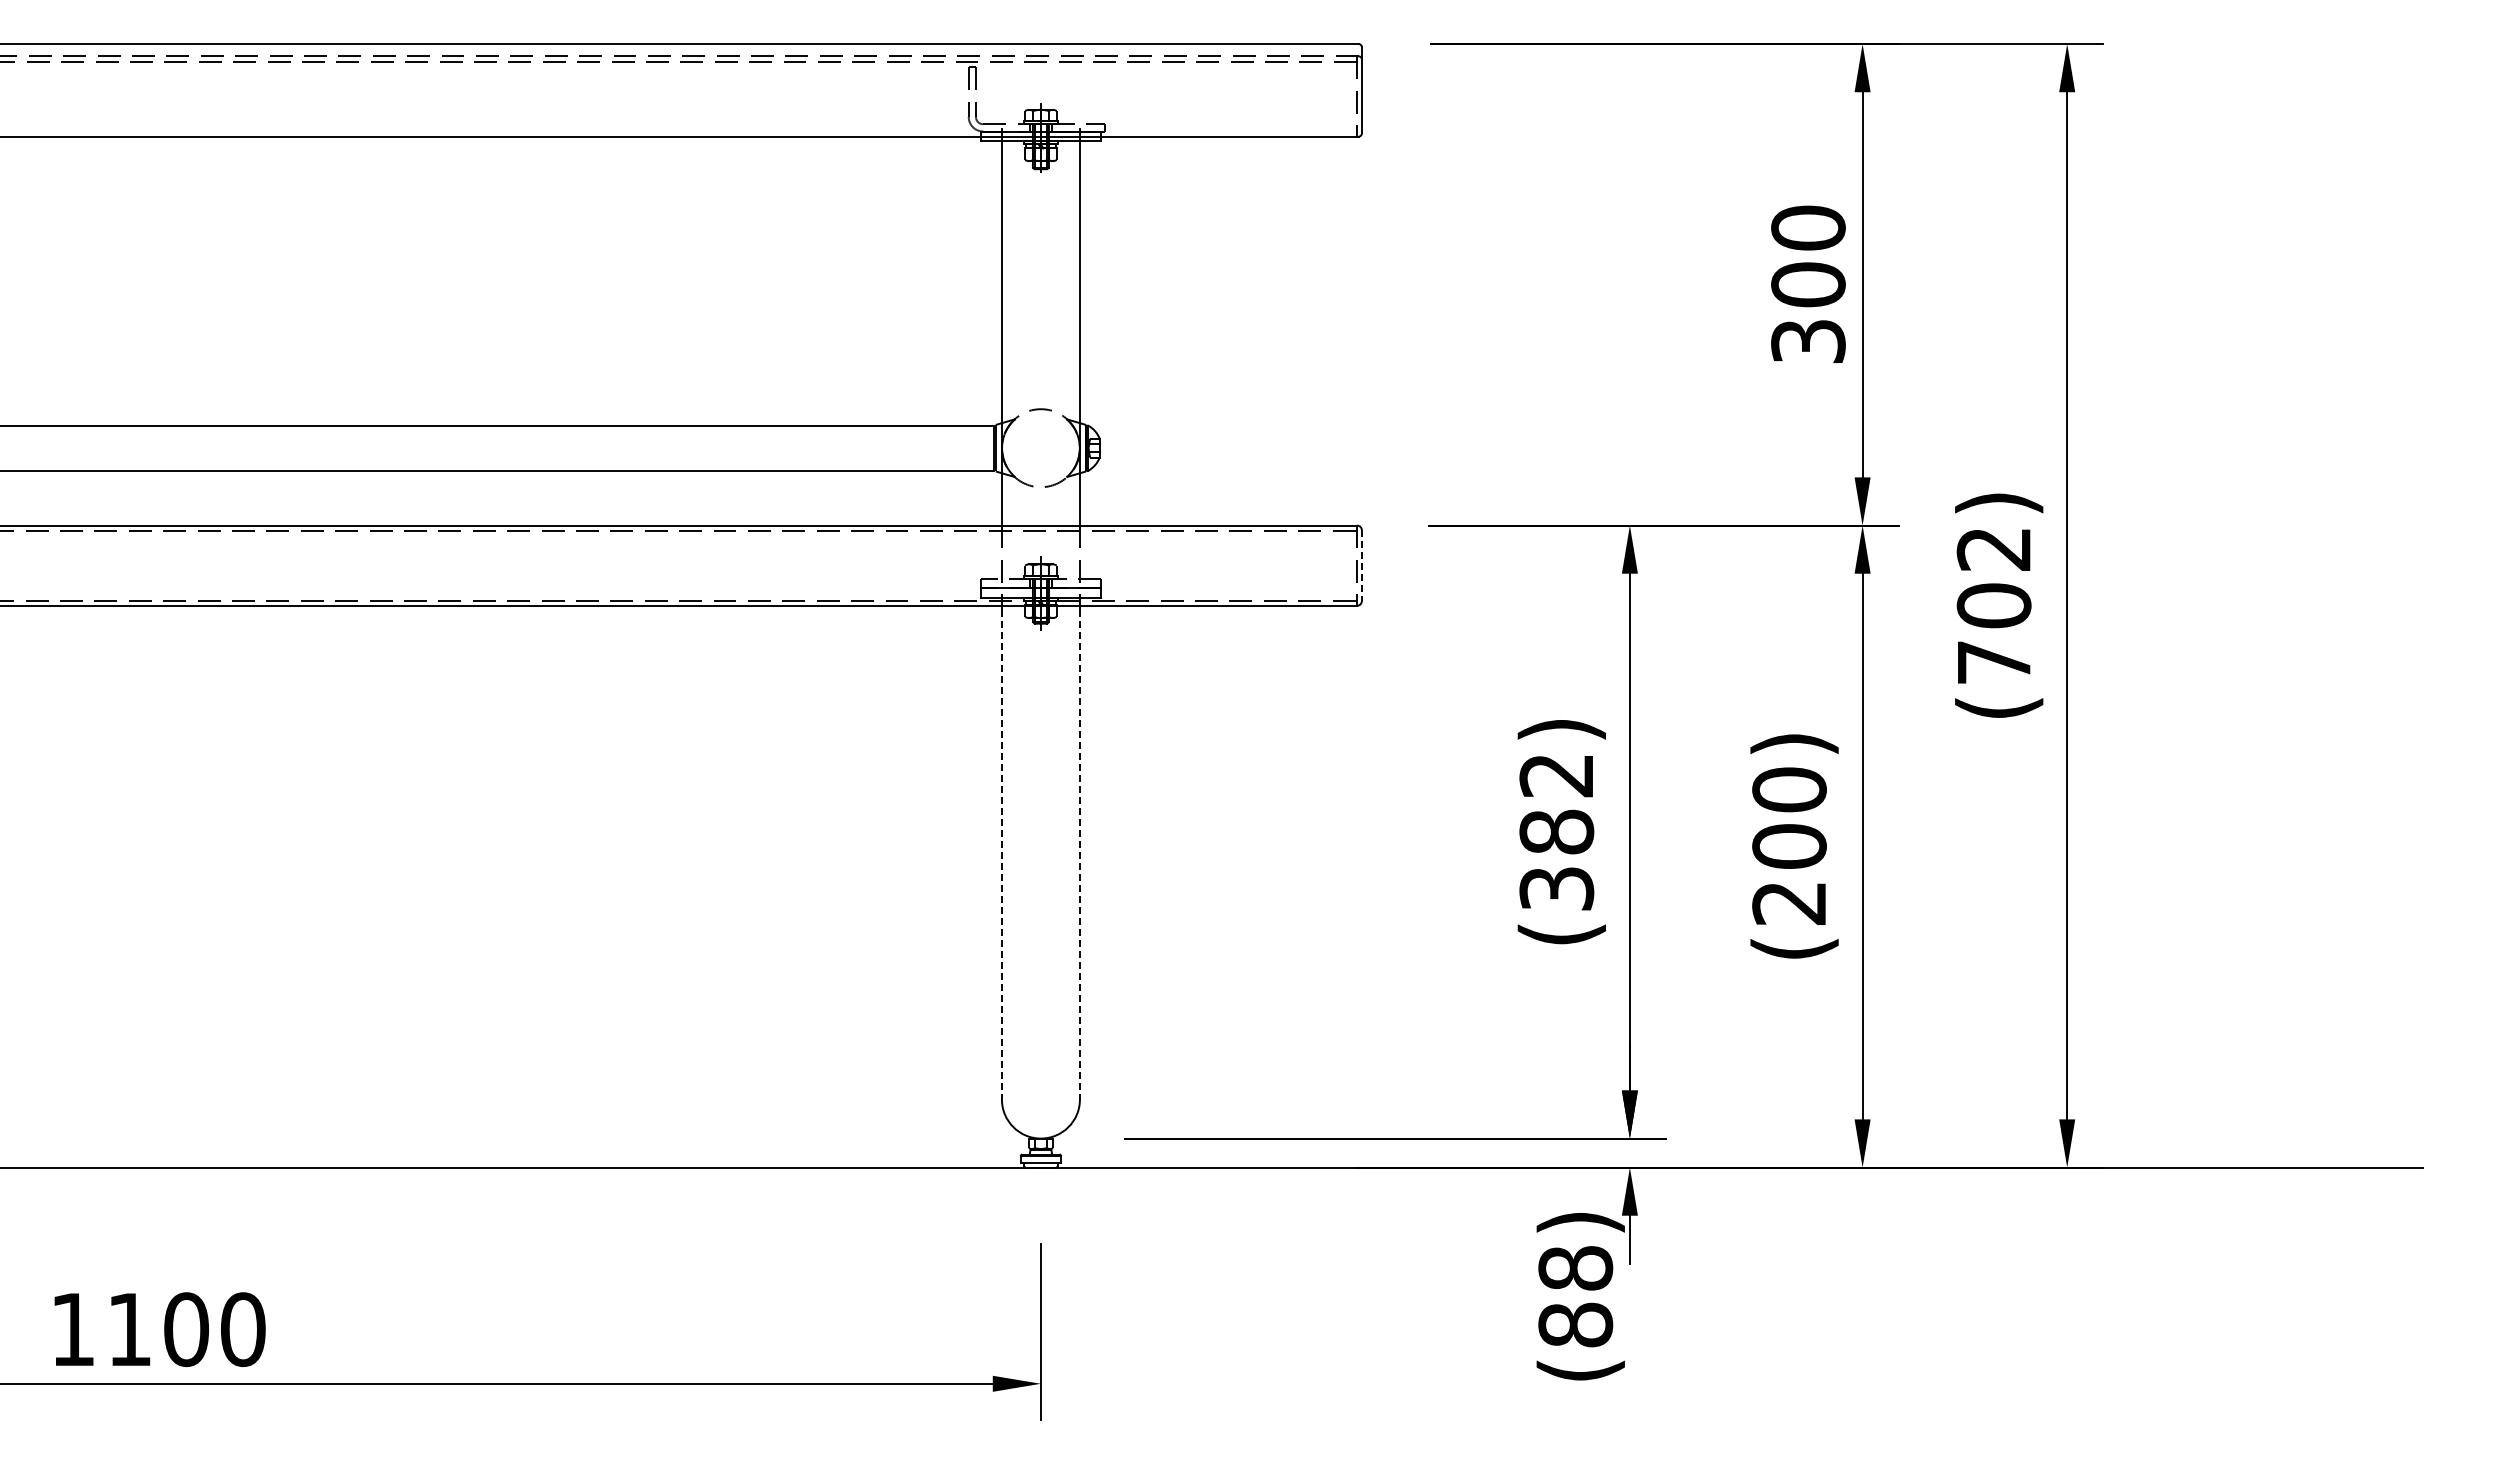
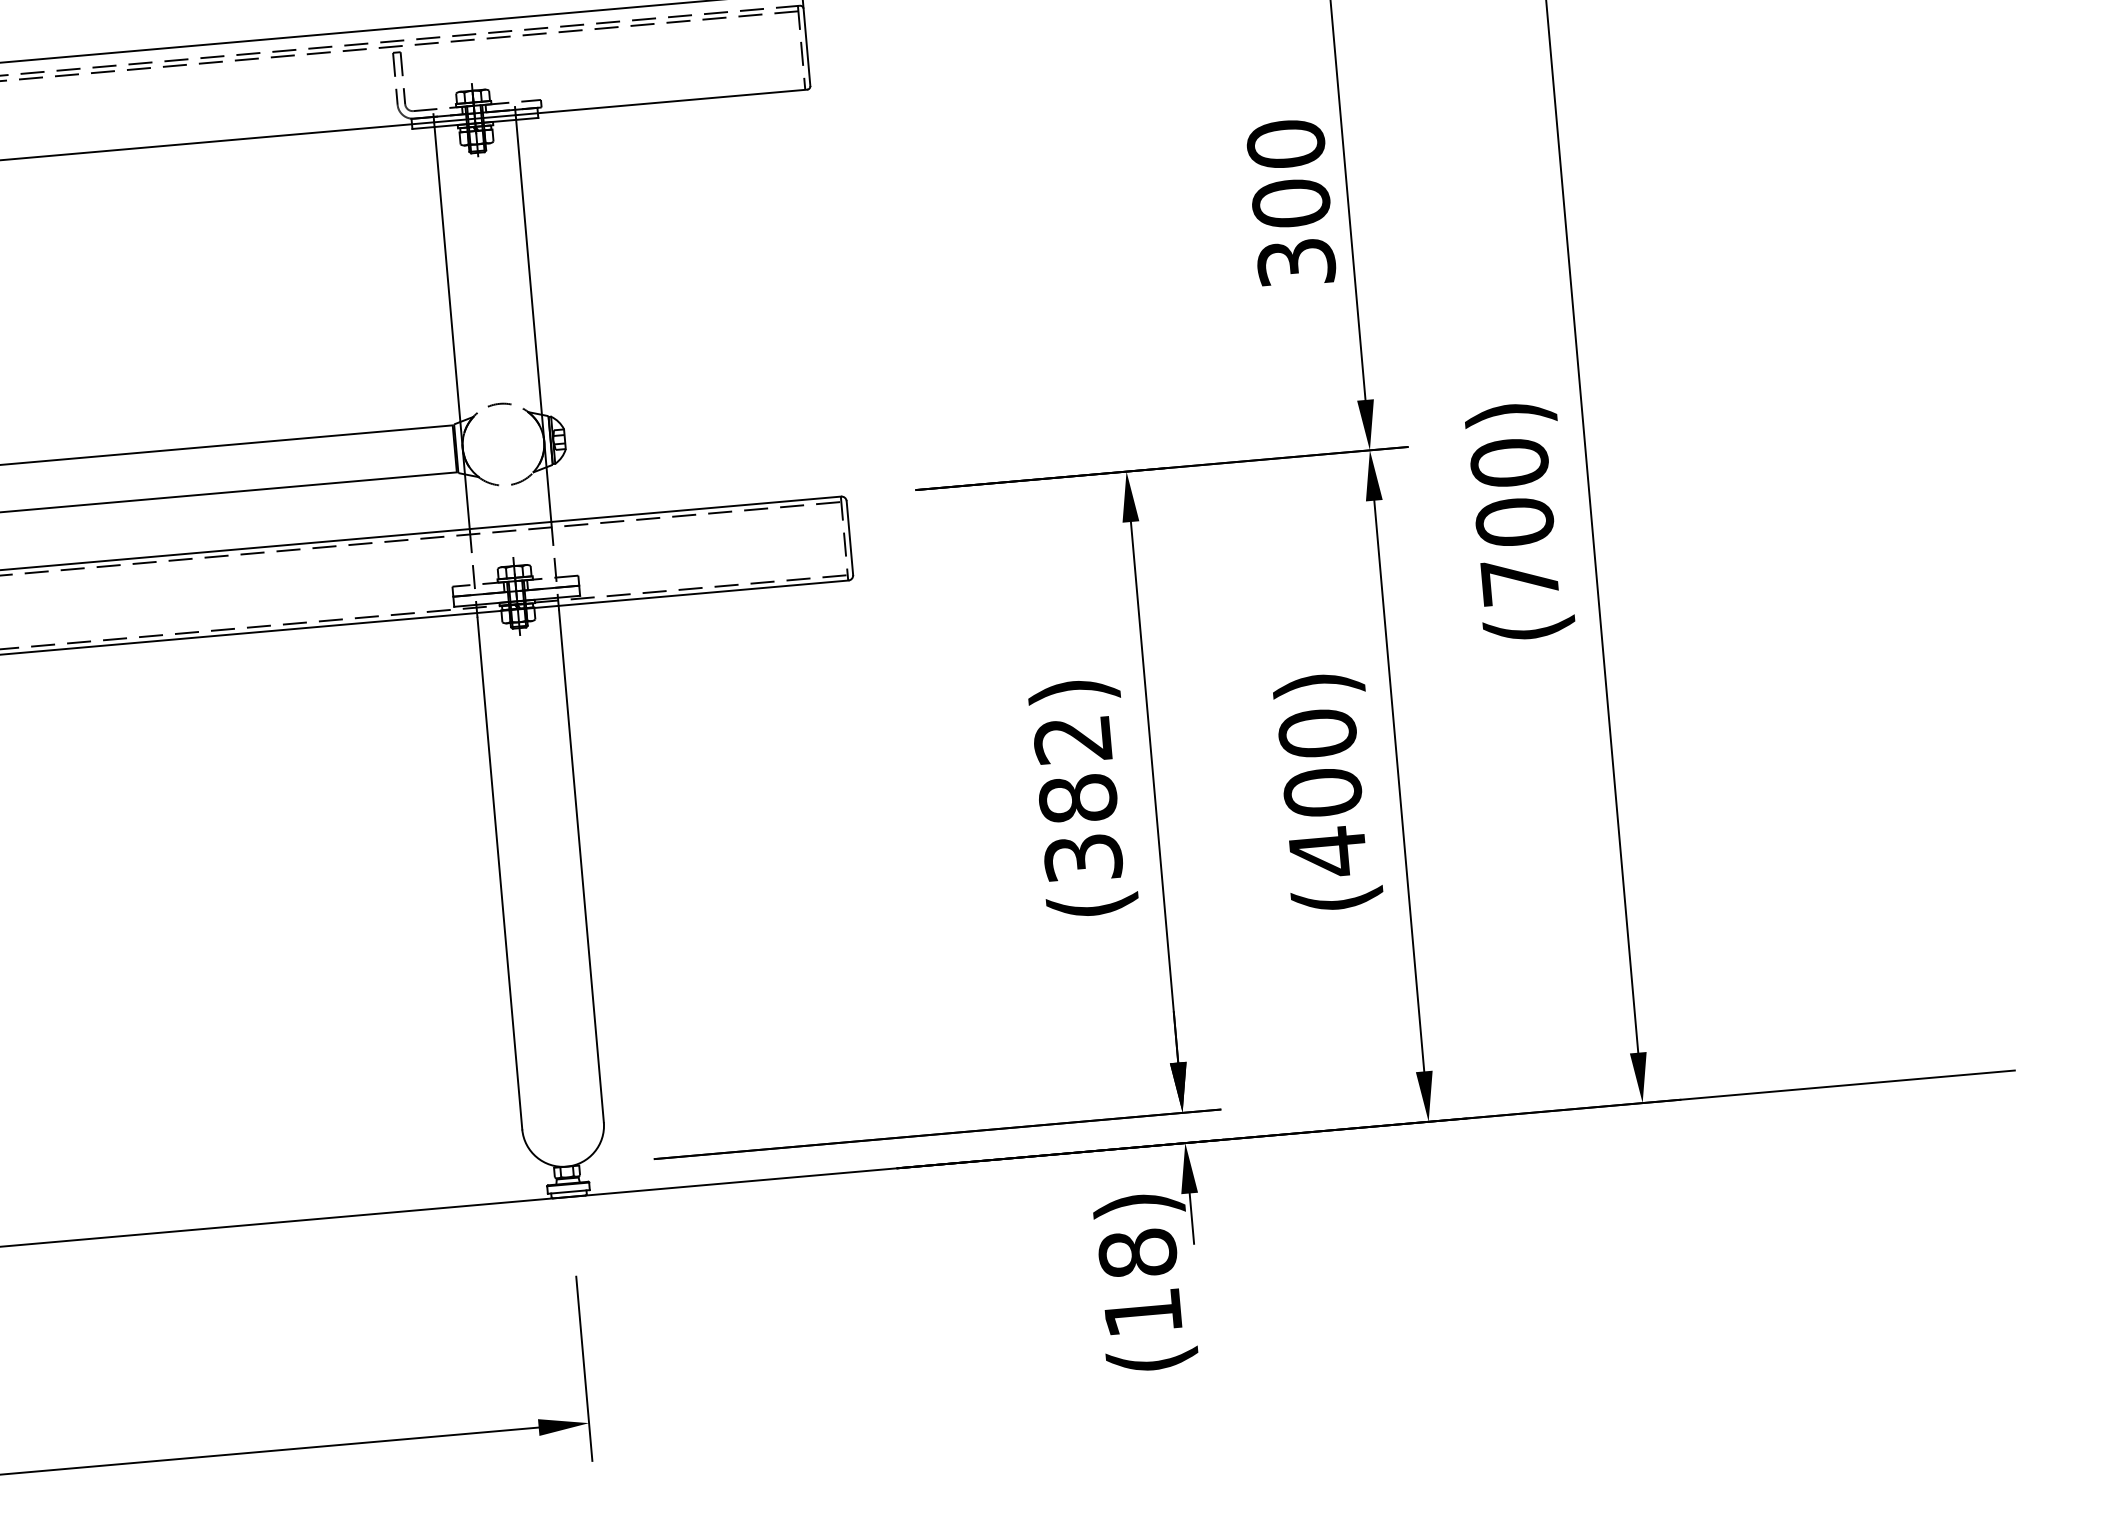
text: (1993, 548) -> (1508, 462), (702) -> (700)
line: (1361, 566) -> (849, 539), dashed -> solid
line: (1001, 854) -> (499, 873), dashed -> solid
line: (1079, 854) -> (580, 866), dashed -> solid
text: (1788, 903) -> (1326, 852), (200) -> (400)
text: (1575, 1324) -> (1142, 1312), (88) -> (18)

